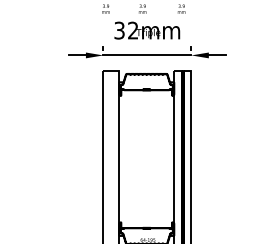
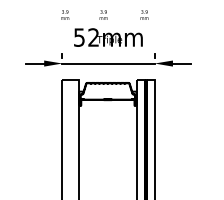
text: (119, 29) -> (79, 36), 32mm -> 52mm

